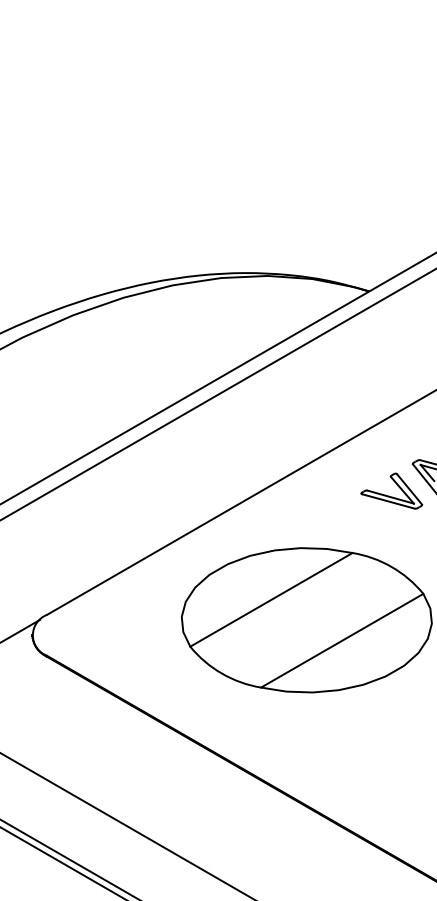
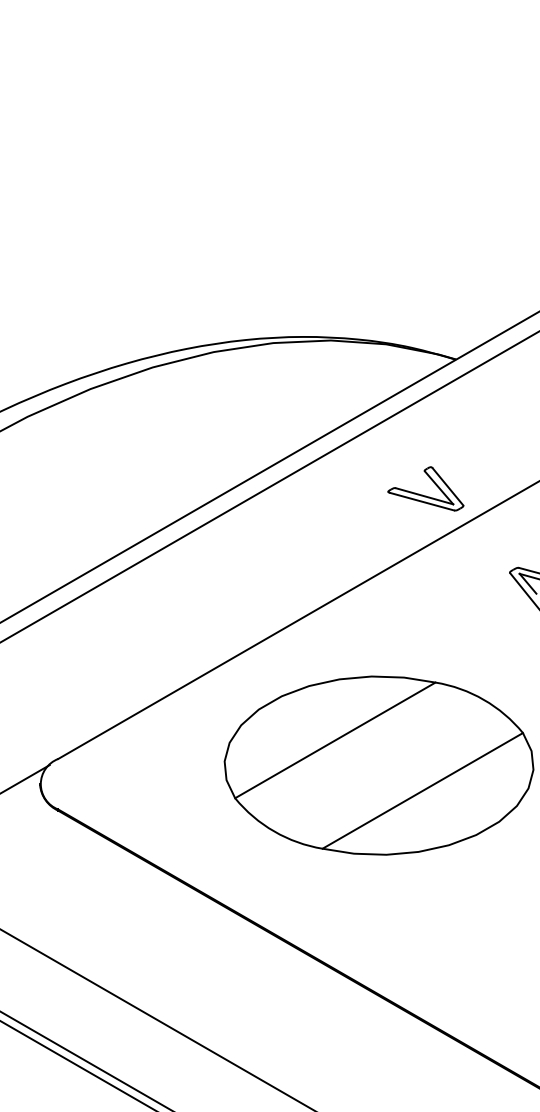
part: (391, 490) -> (425, 488), moved

